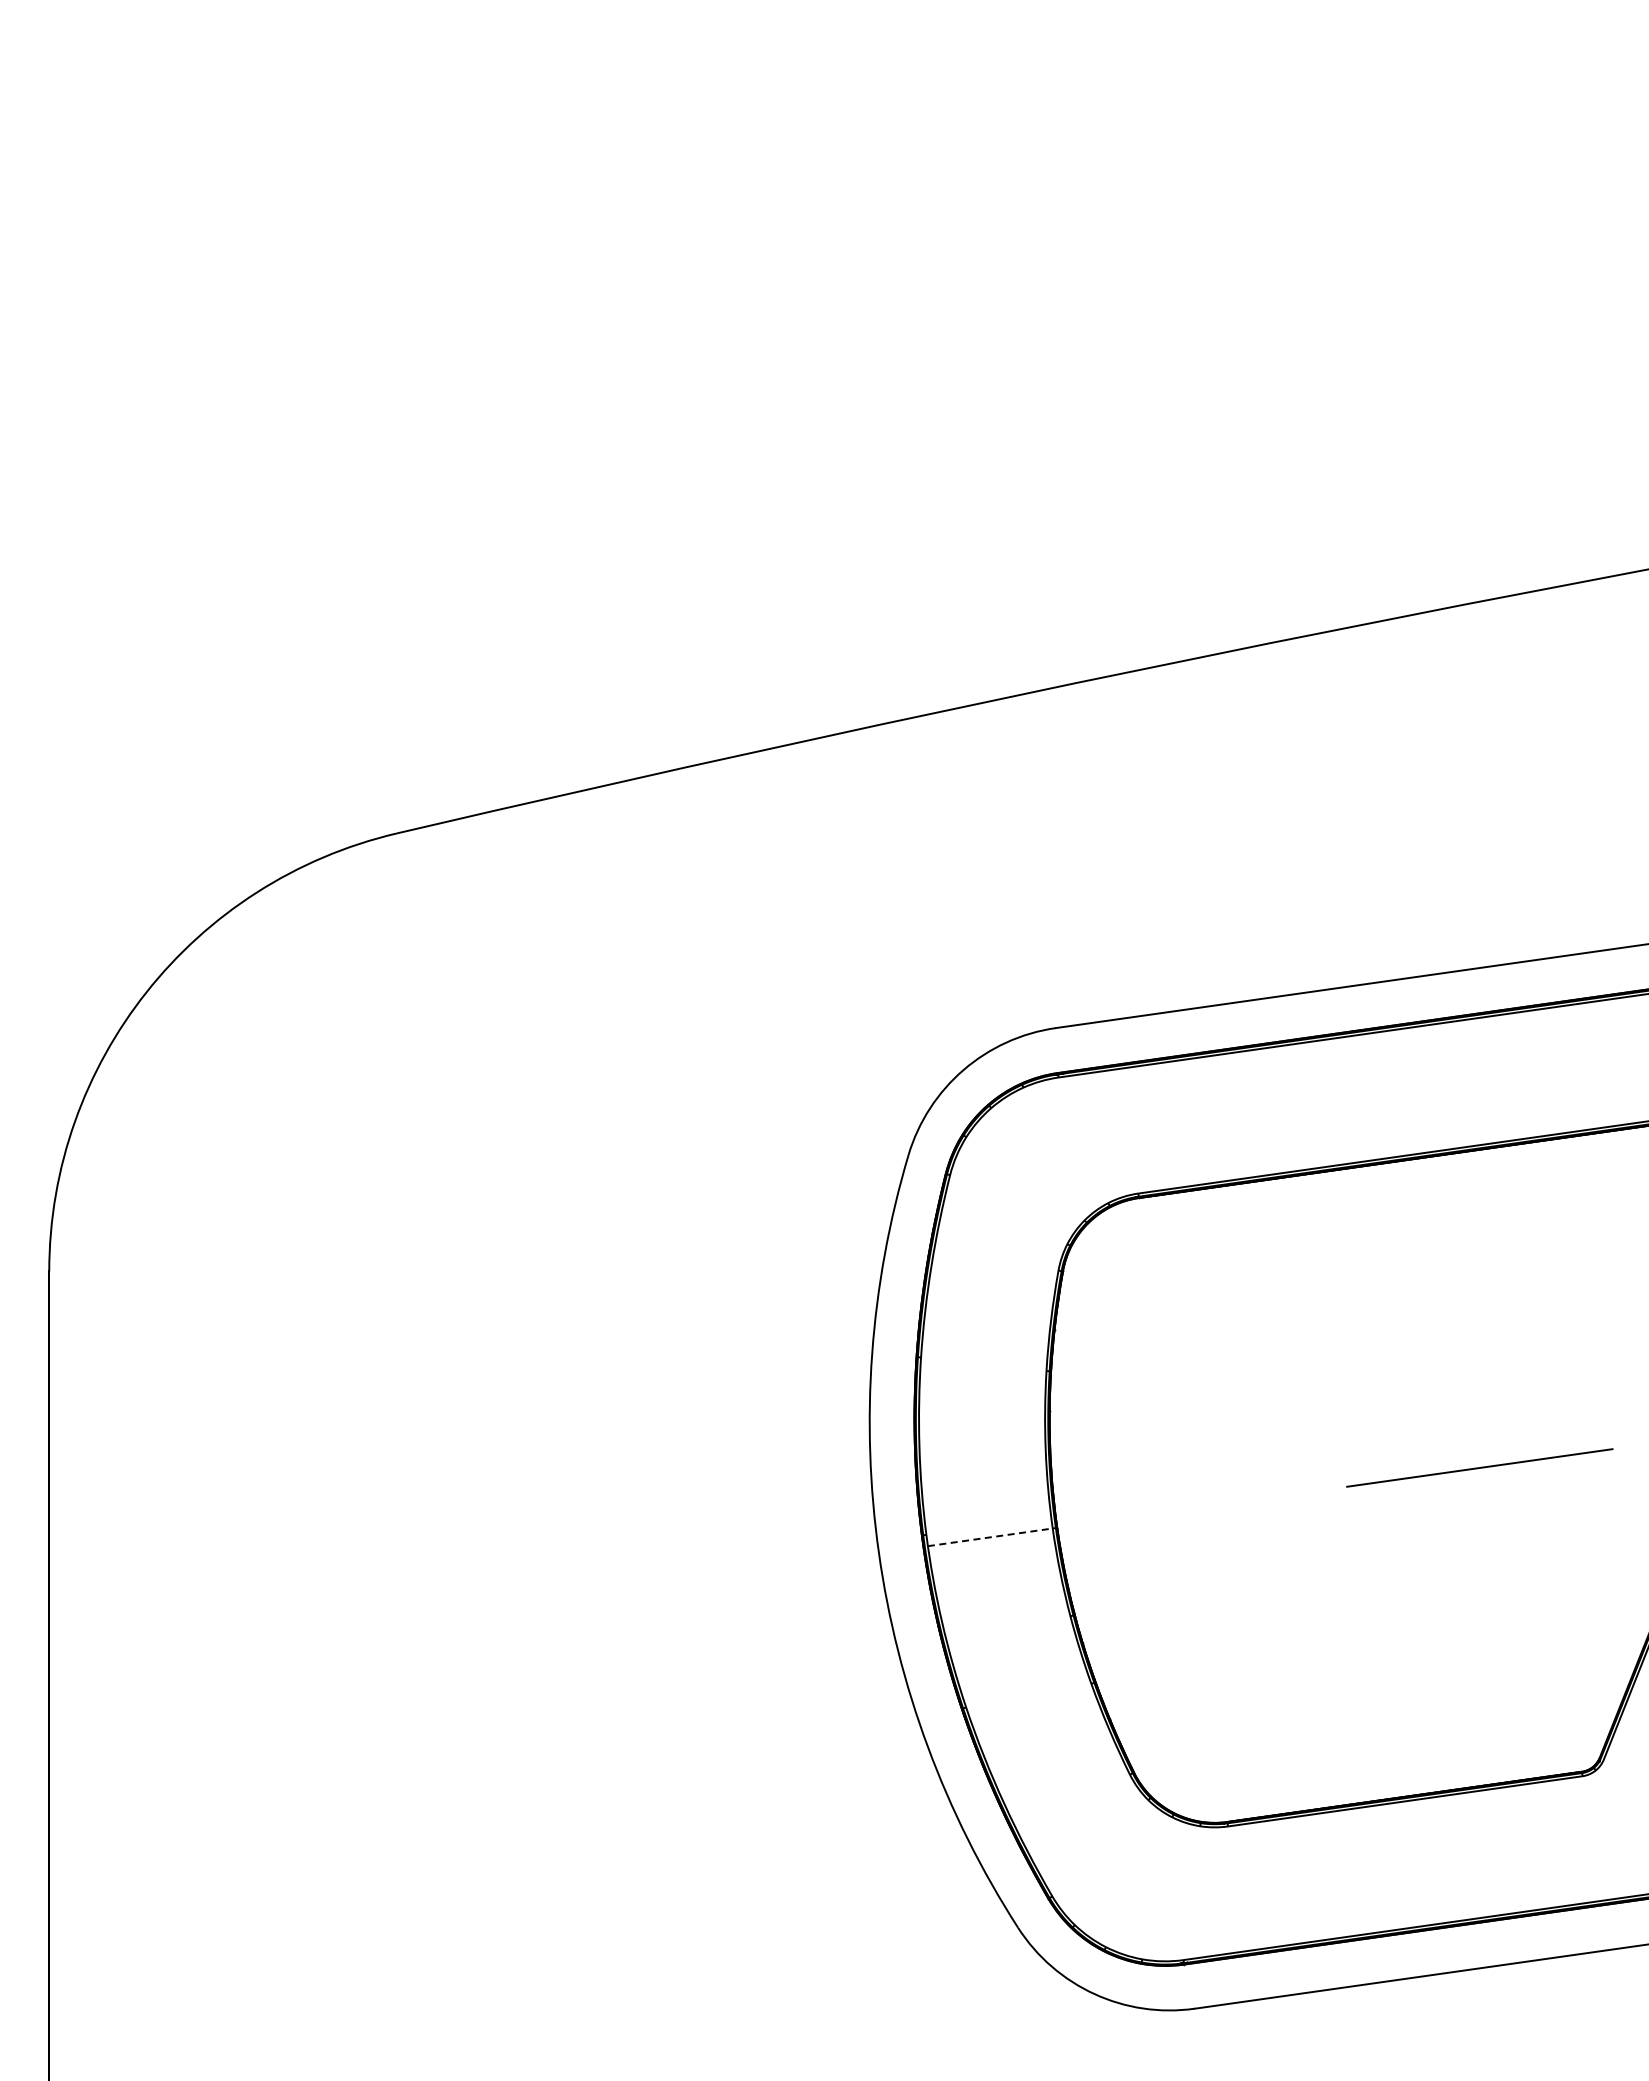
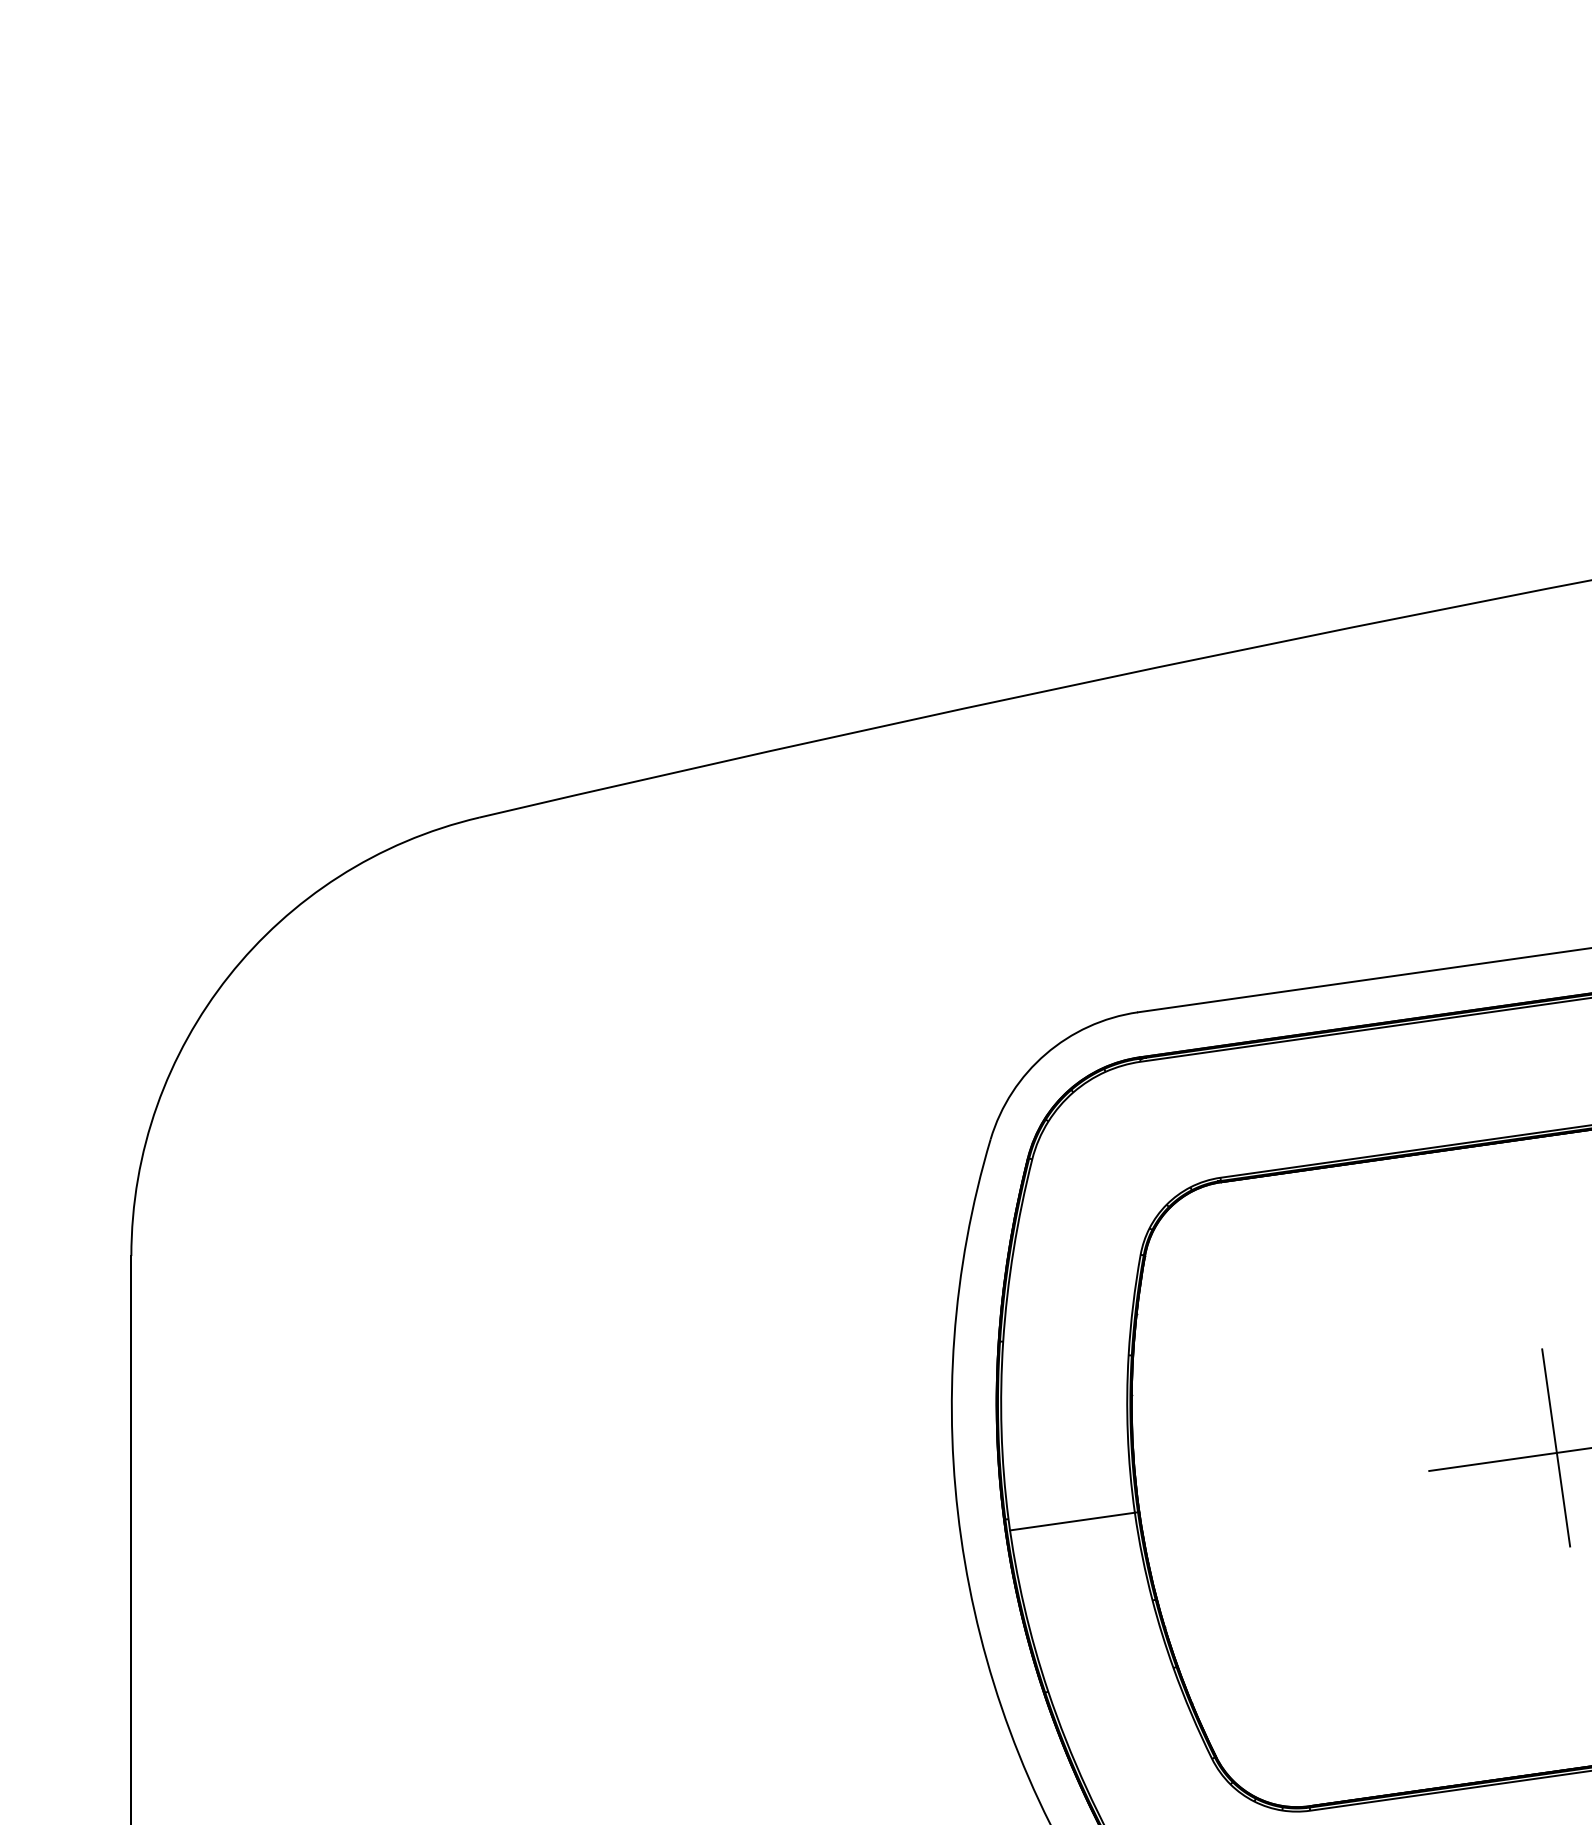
line: (1473, 1463) -> (1555, 1447), added
line: (990, 1537) -> (1072, 1521), dashed -> solid

